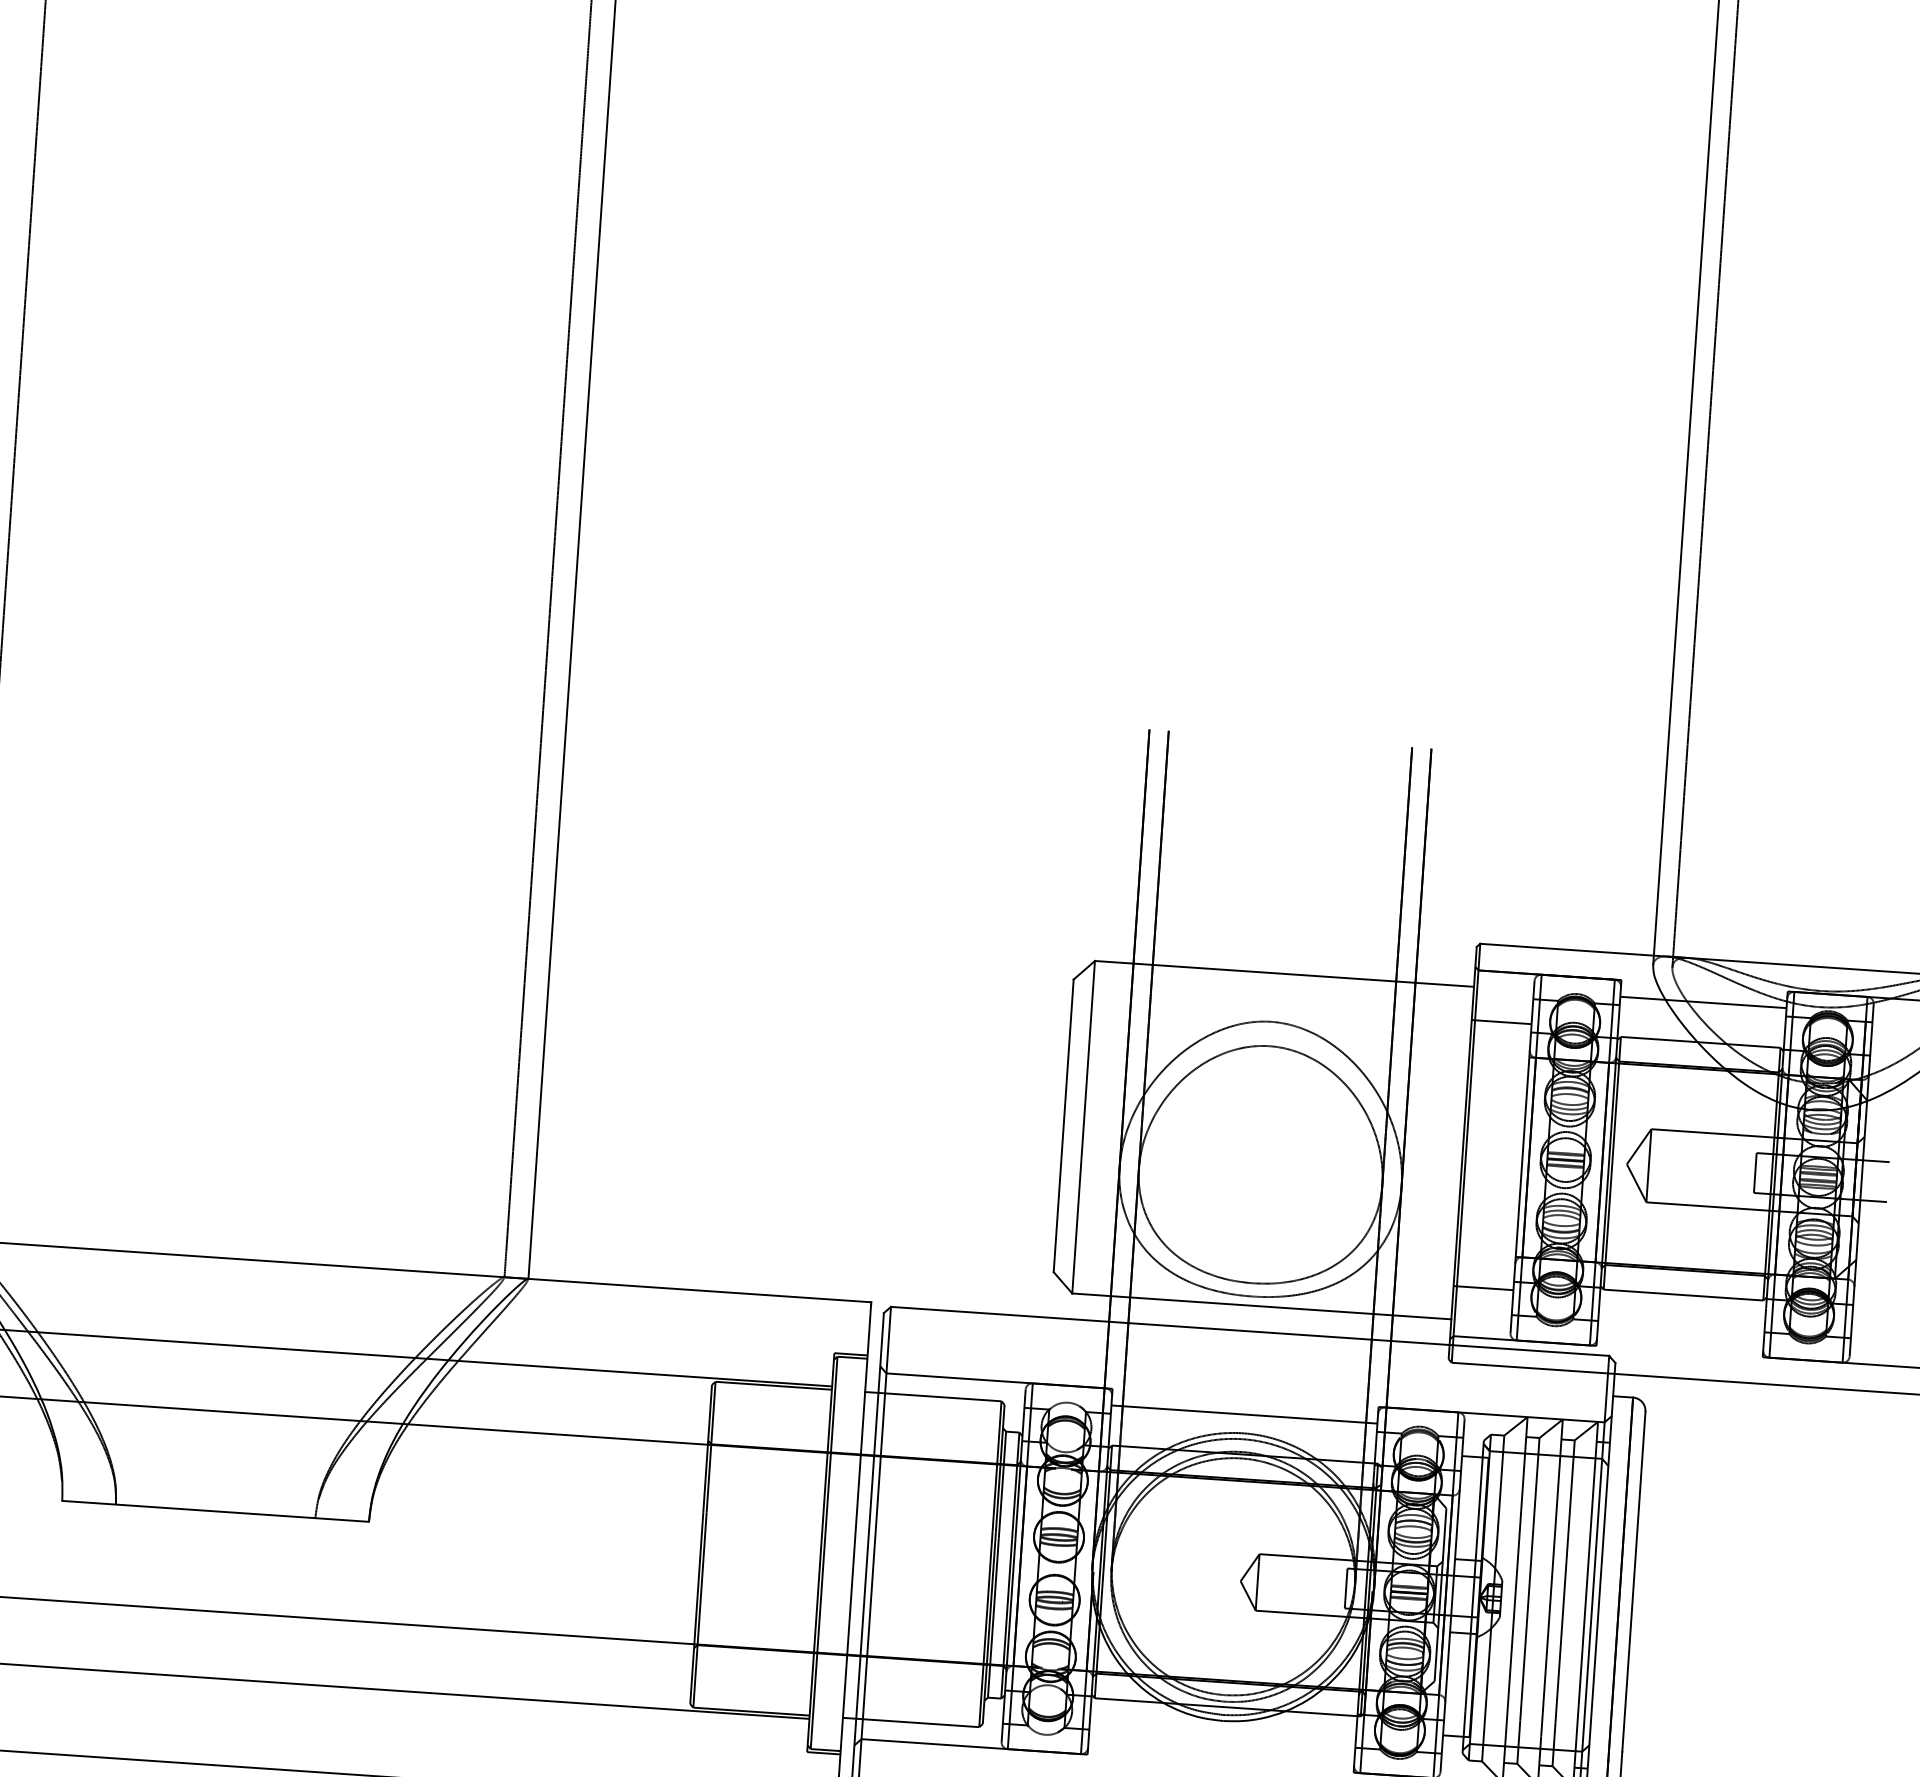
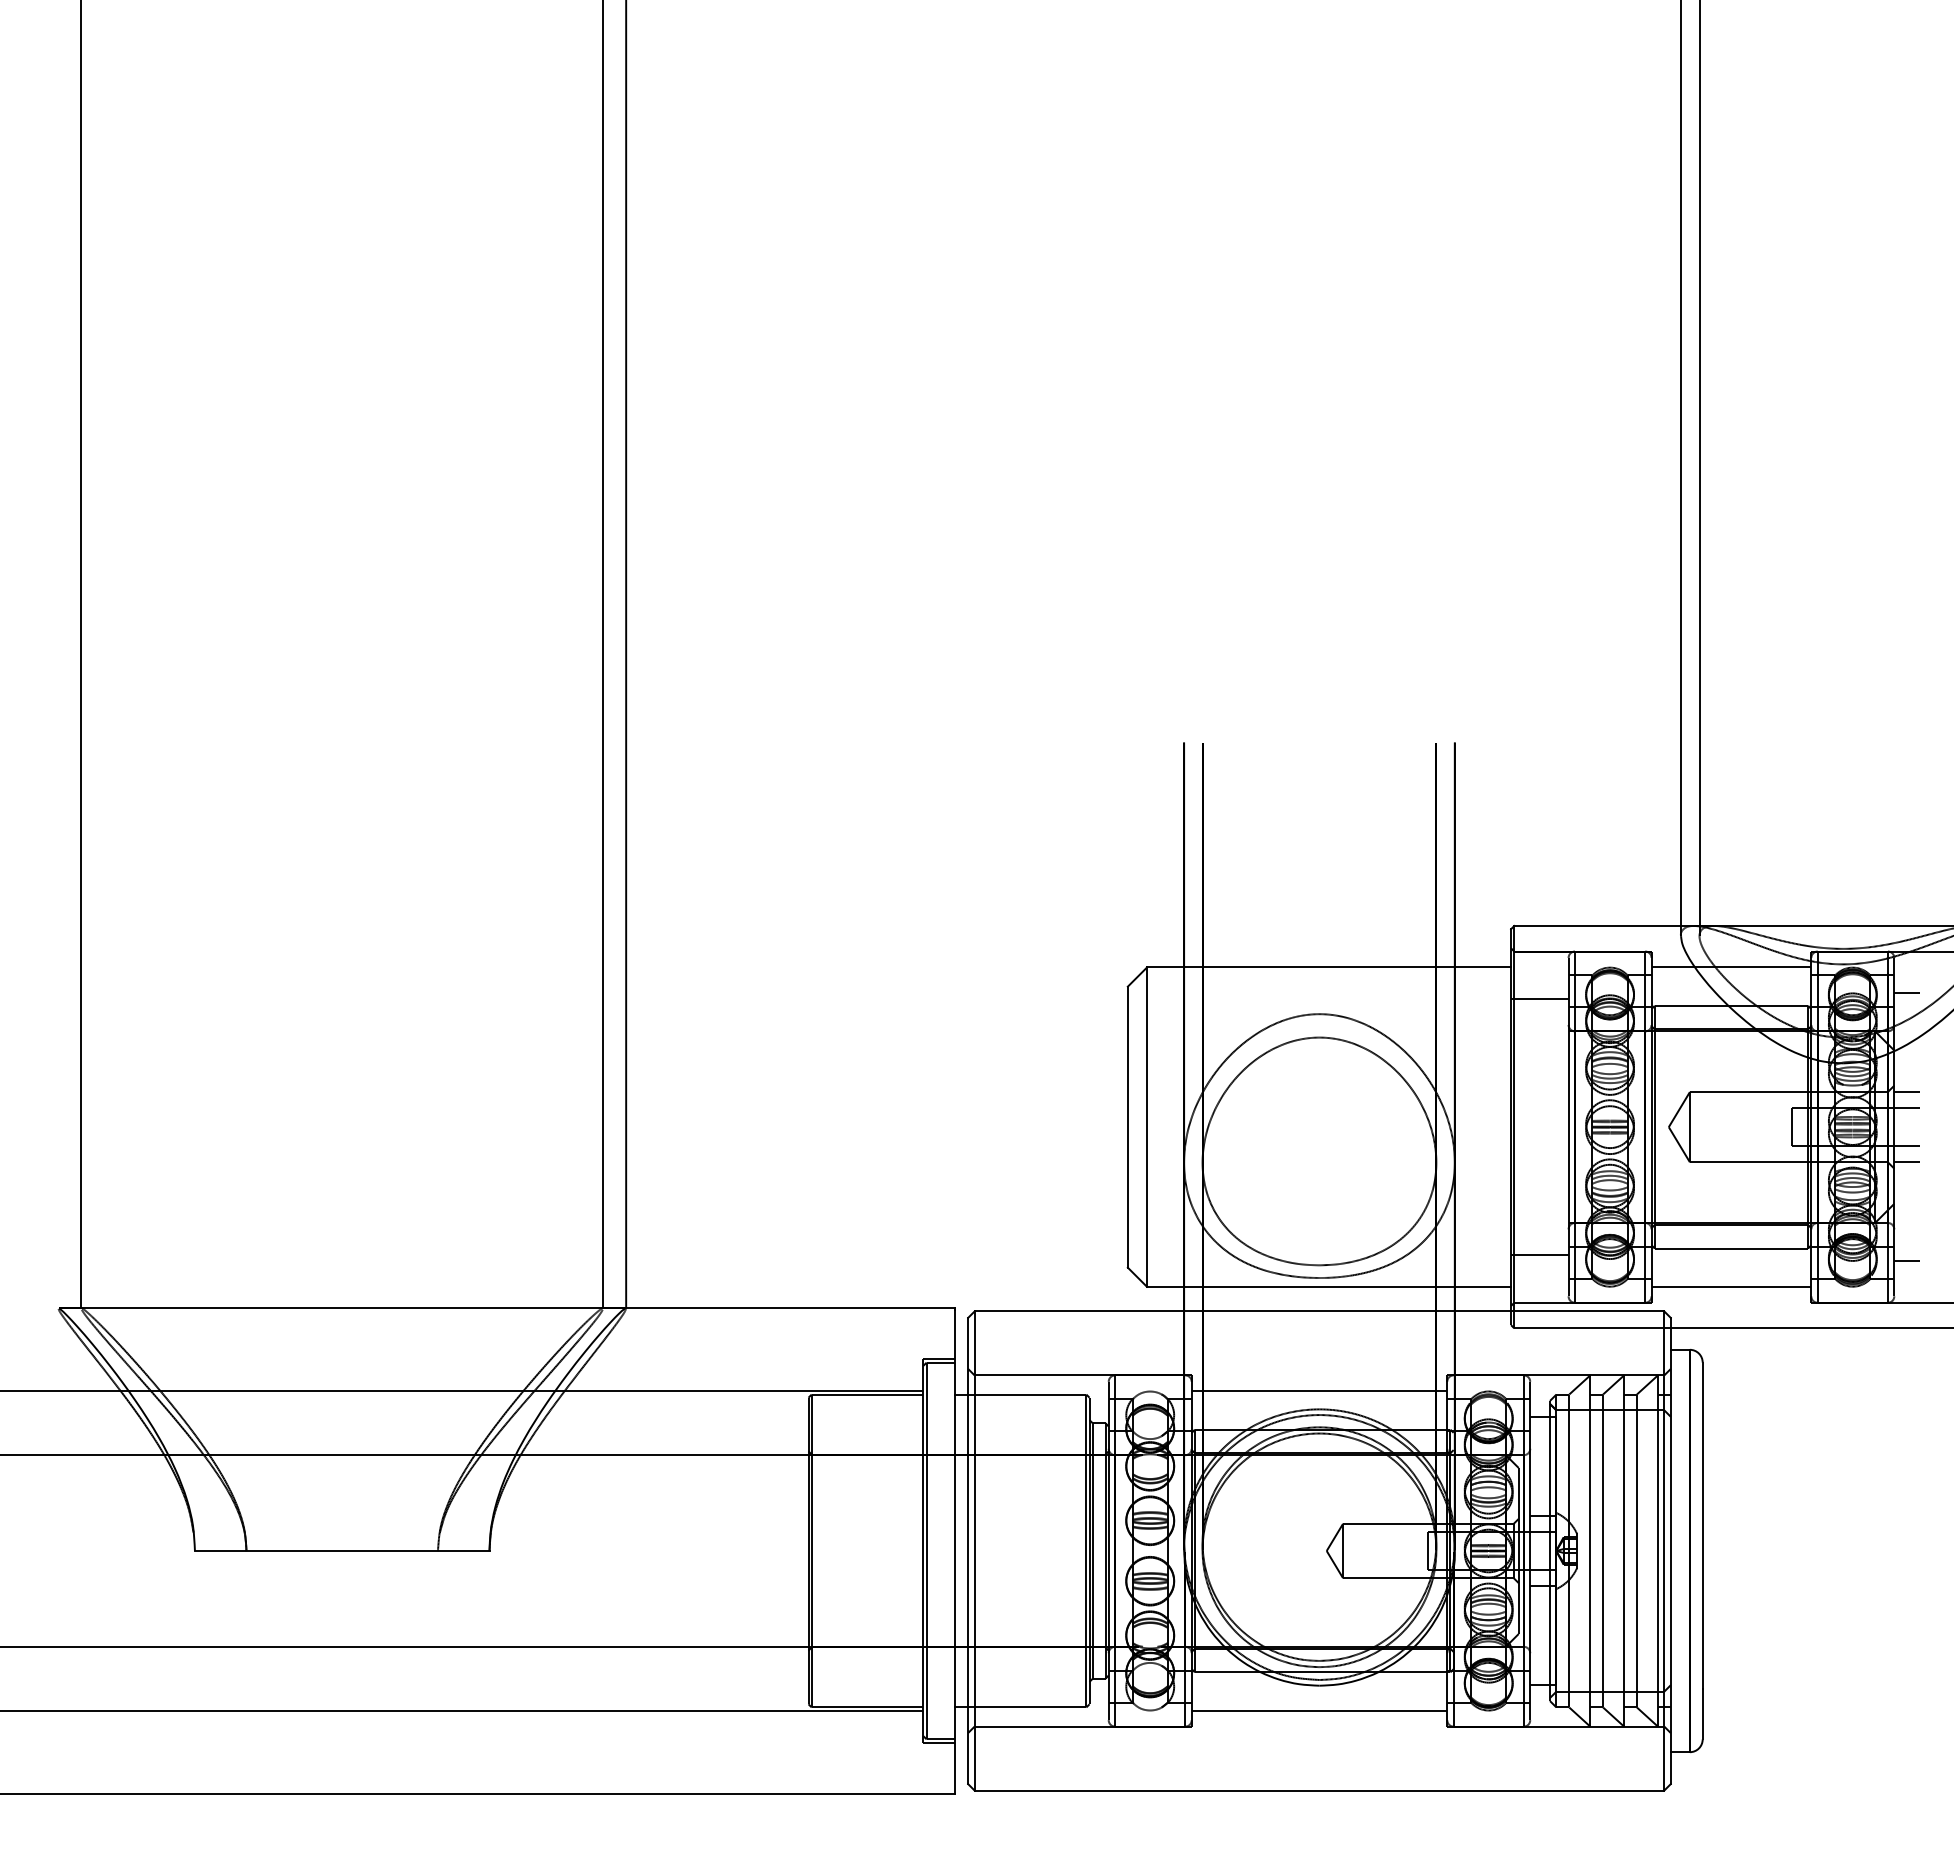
line: (1883, 1041) -> (1906, 993), added
line: (1876, 1145) -> (1906, 1092), added
line: (1871, 1217) -> (1906, 1162), added
line: (1864, 1321) -> (1906, 1261), added
line: (1680, 1334) -> (1731, 1286), added
line: (1221, 1746) -> (1319, 1710), added

